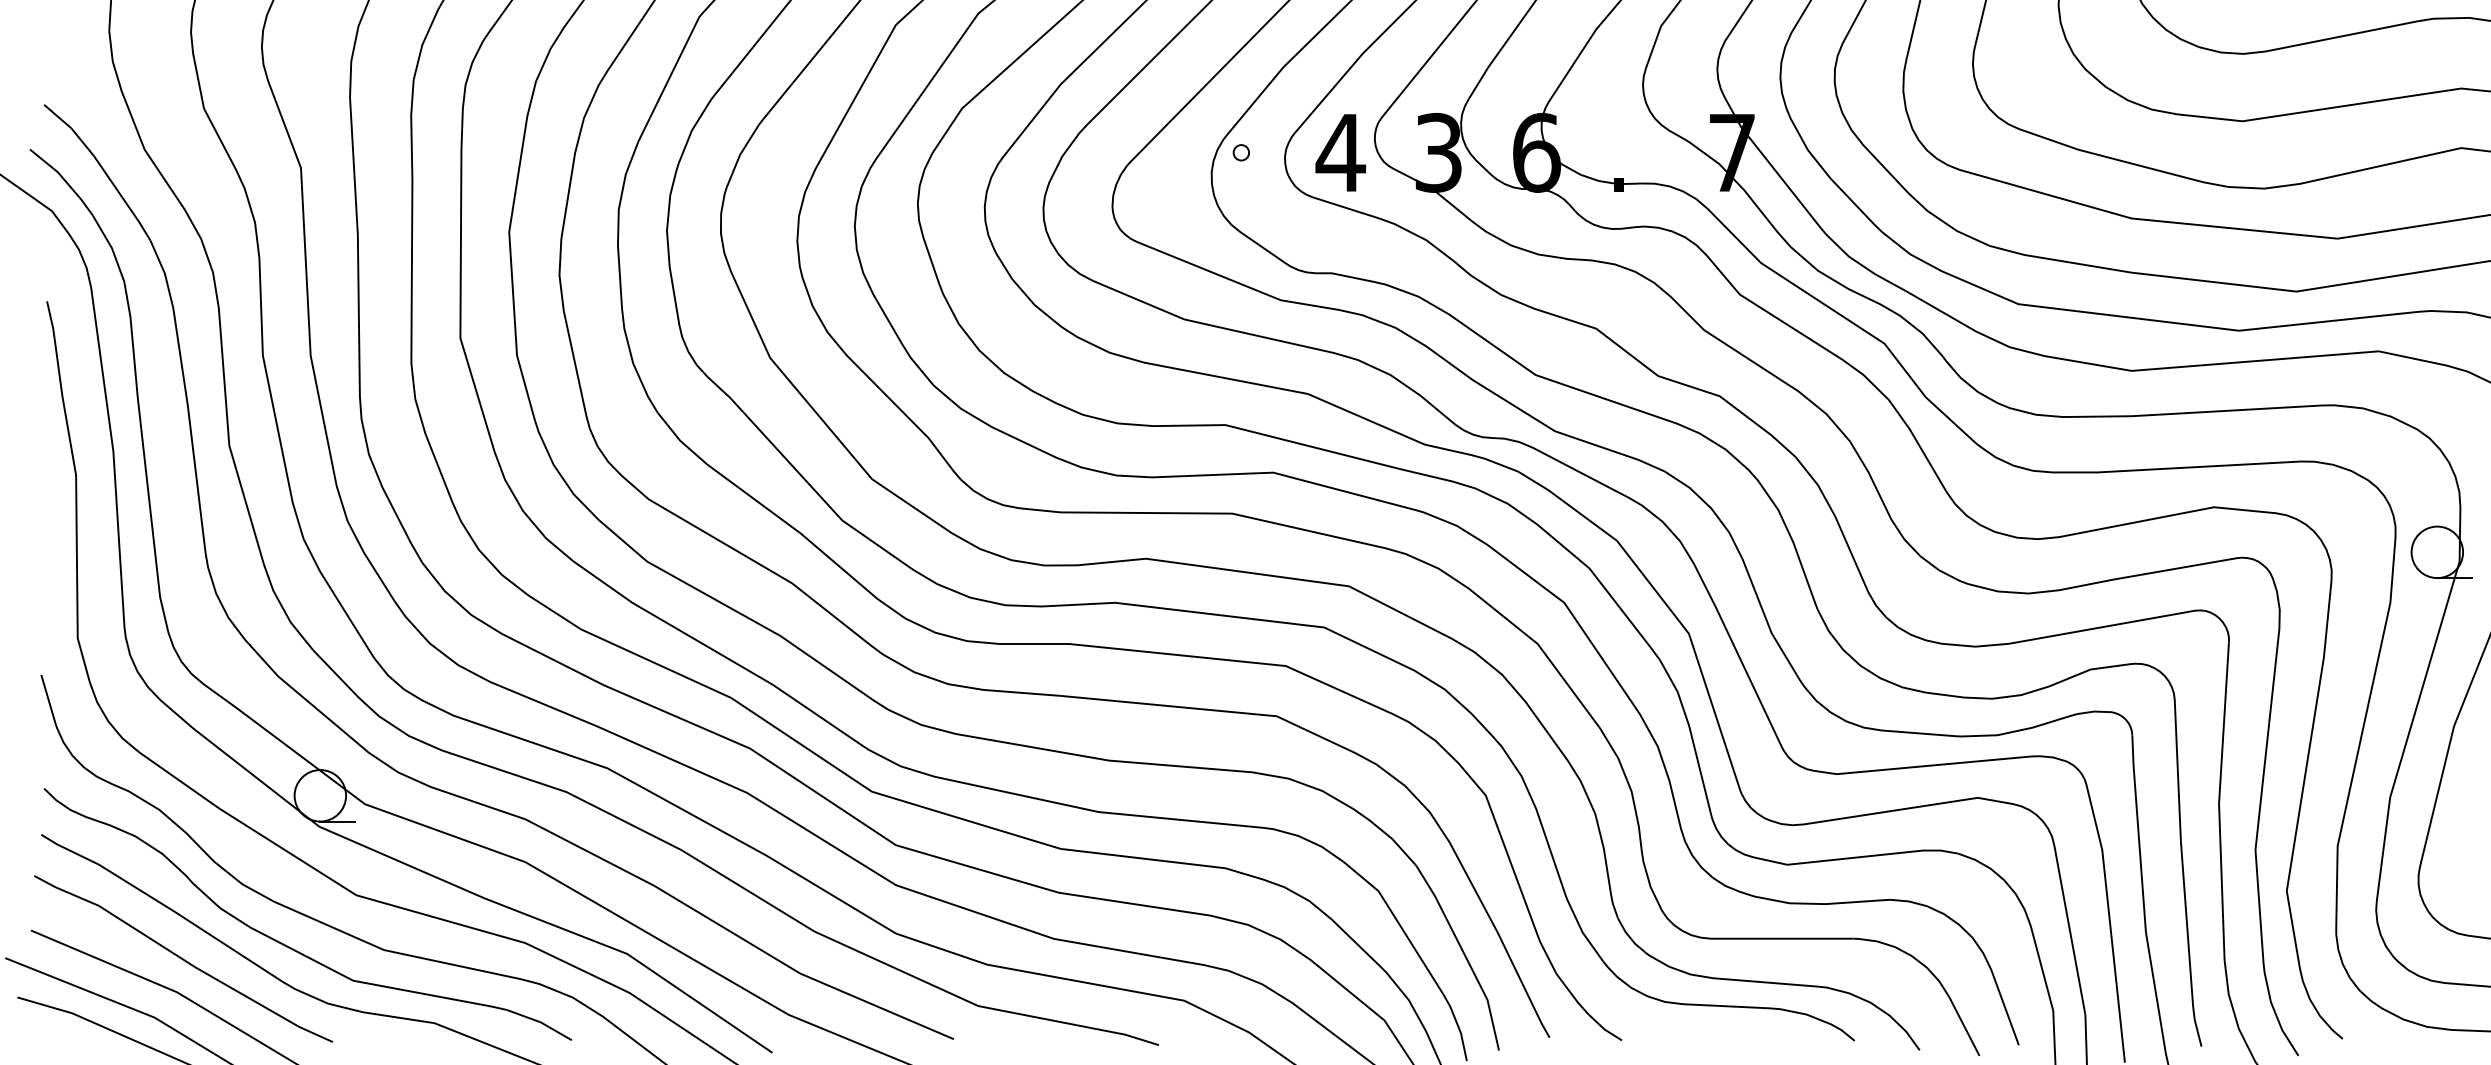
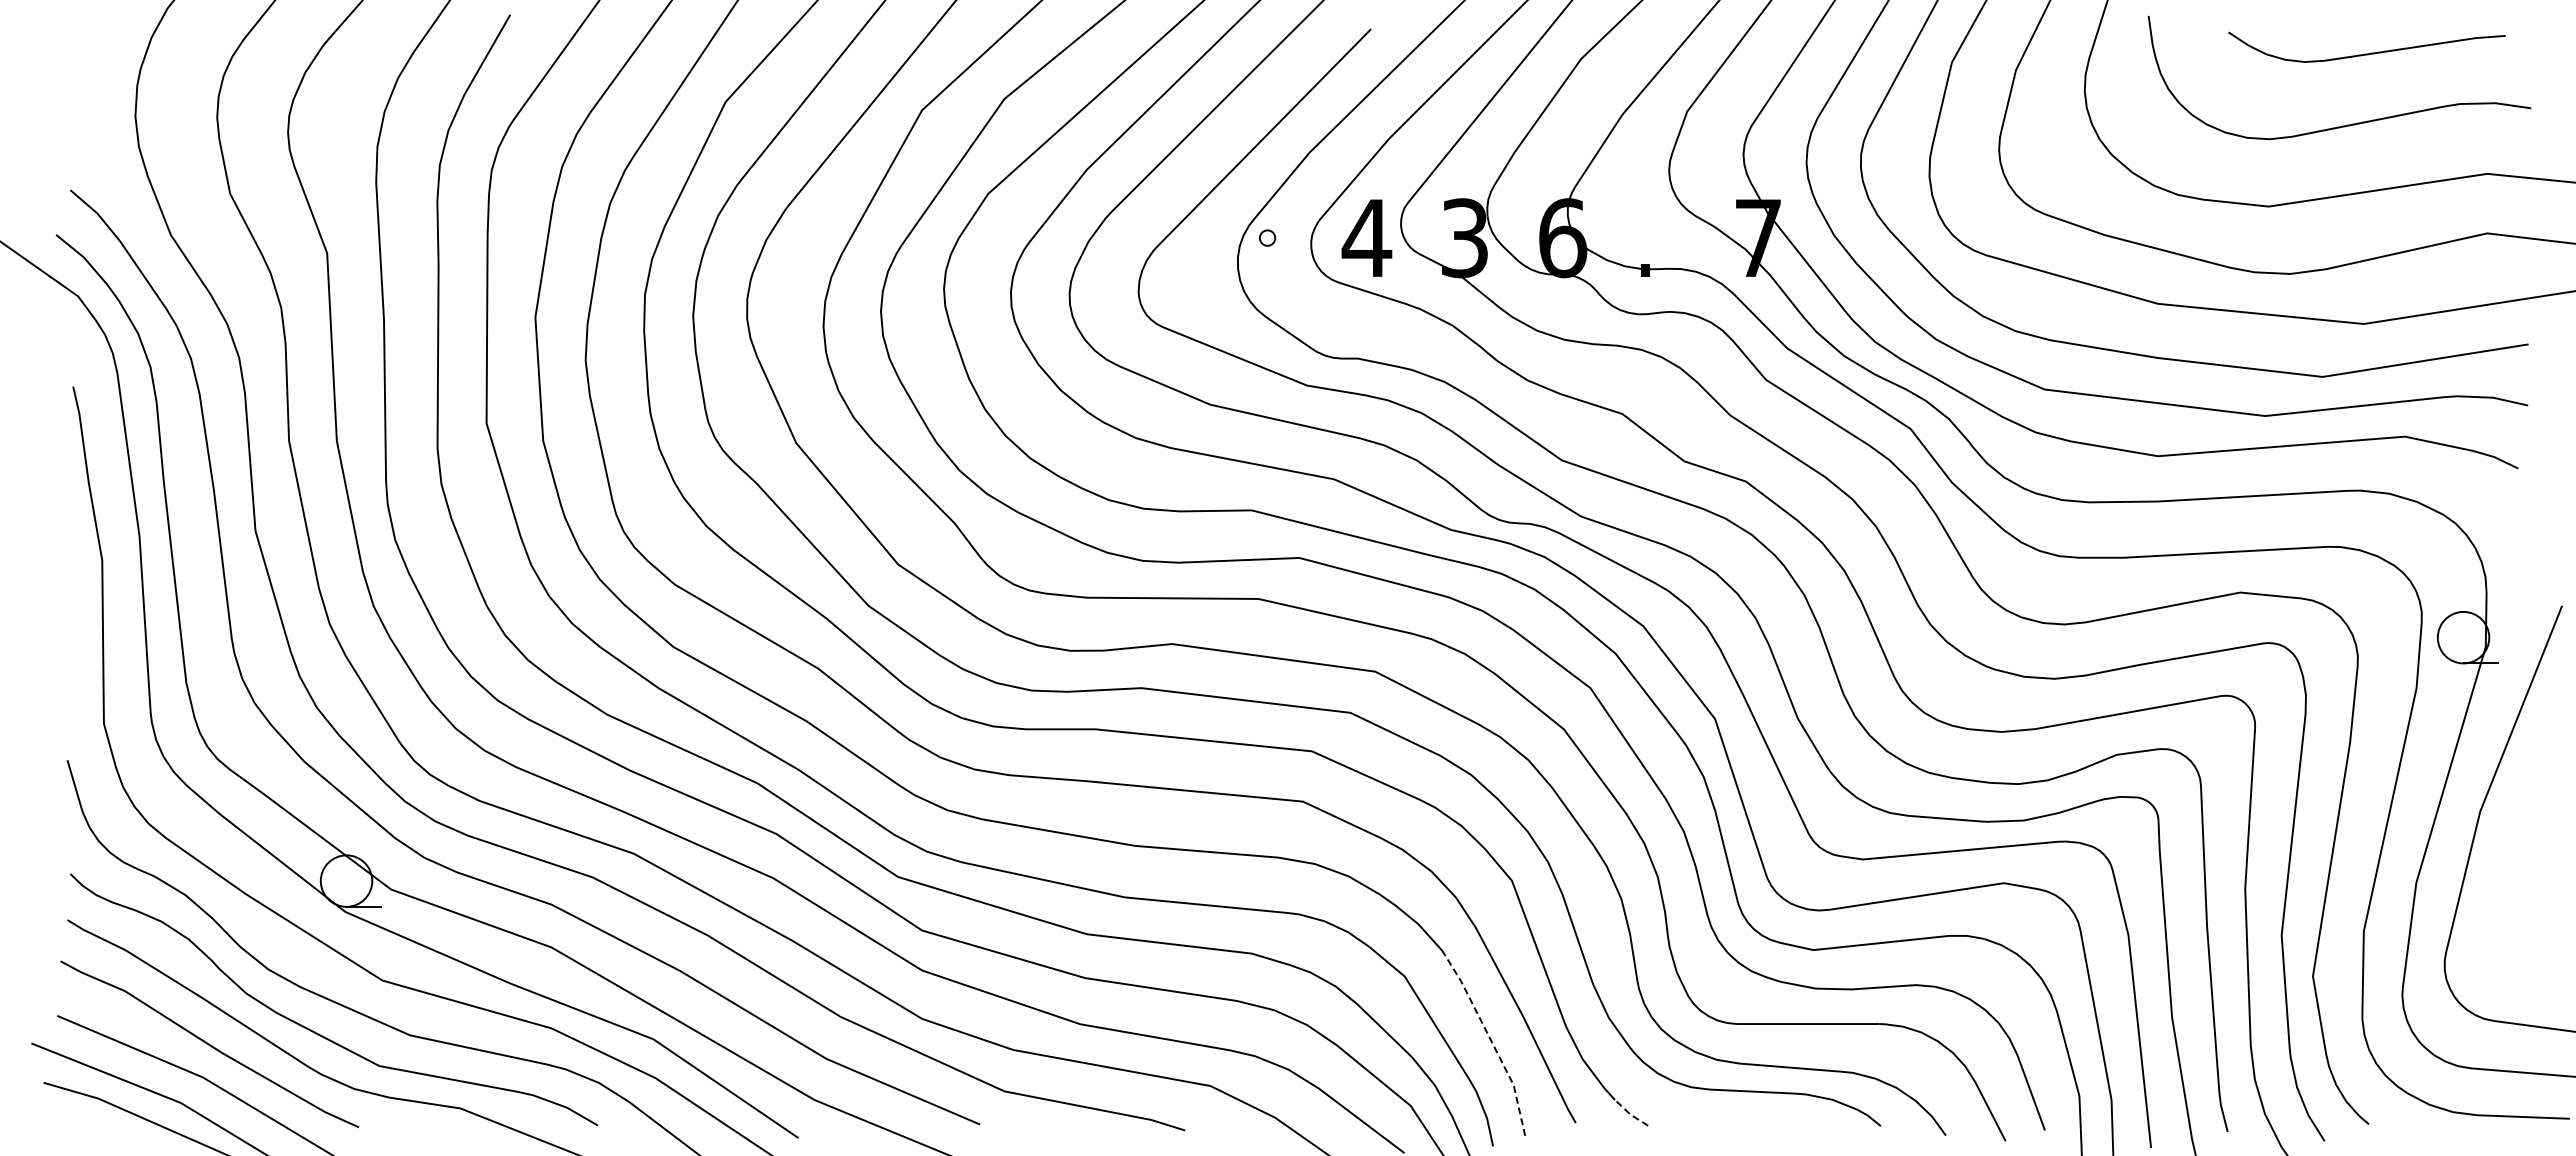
line: (1464, 954) -> (1490, 1039), solid -> dashed
line: (1604, 1029) -> (1630, 1114), solid -> dashed

